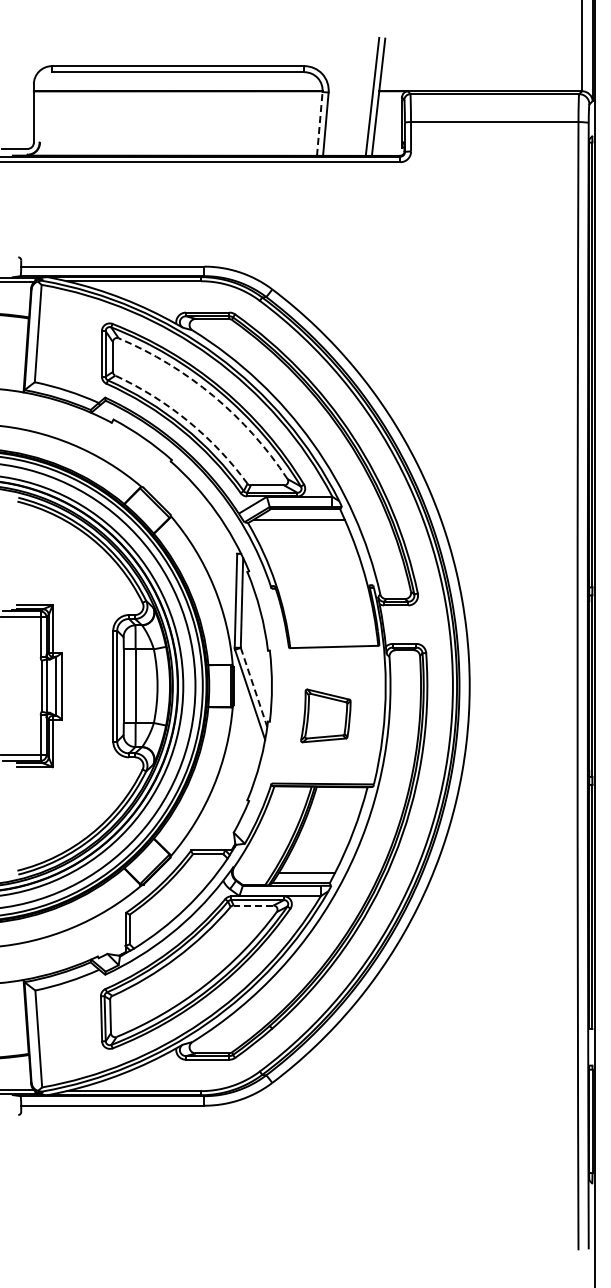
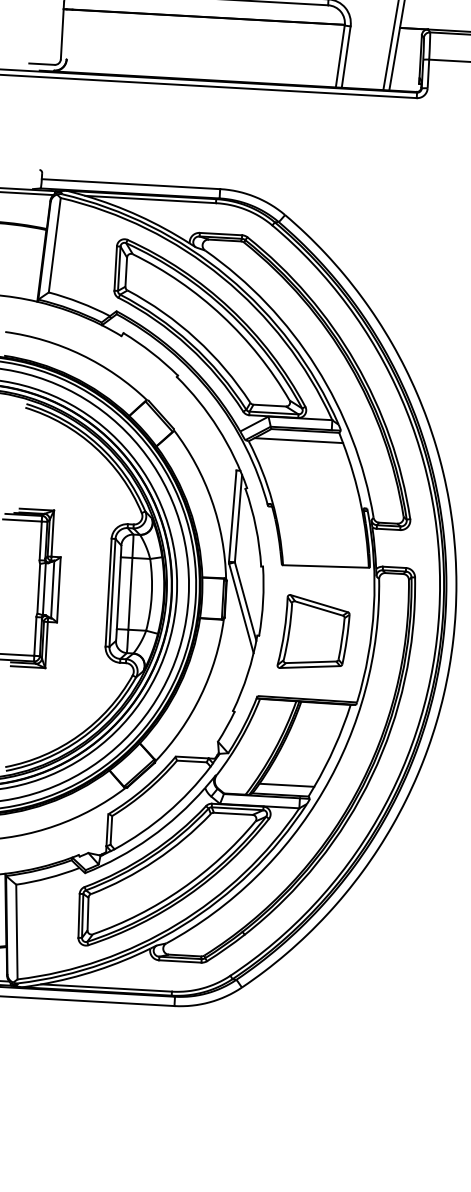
line: (319, 123) -> (340, 56), dashed -> solid
arc: (213, 396) -> (221, 316), dashed -> solid
arc: (188, 421) -> (196, 339), dashed -> solid
line: (254, 687) -> (246, 601), dashed -> solid
part: (325, 715) -> (313, 632), size x1.43
line: (253, 905) -> (233, 813), dashed -> solid

